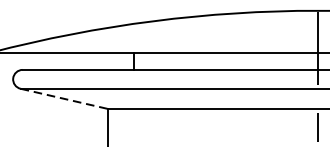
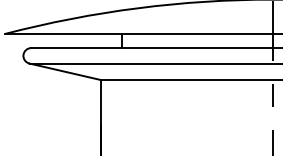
line: (64, 98) -> (65, 71), dashed -> solid

